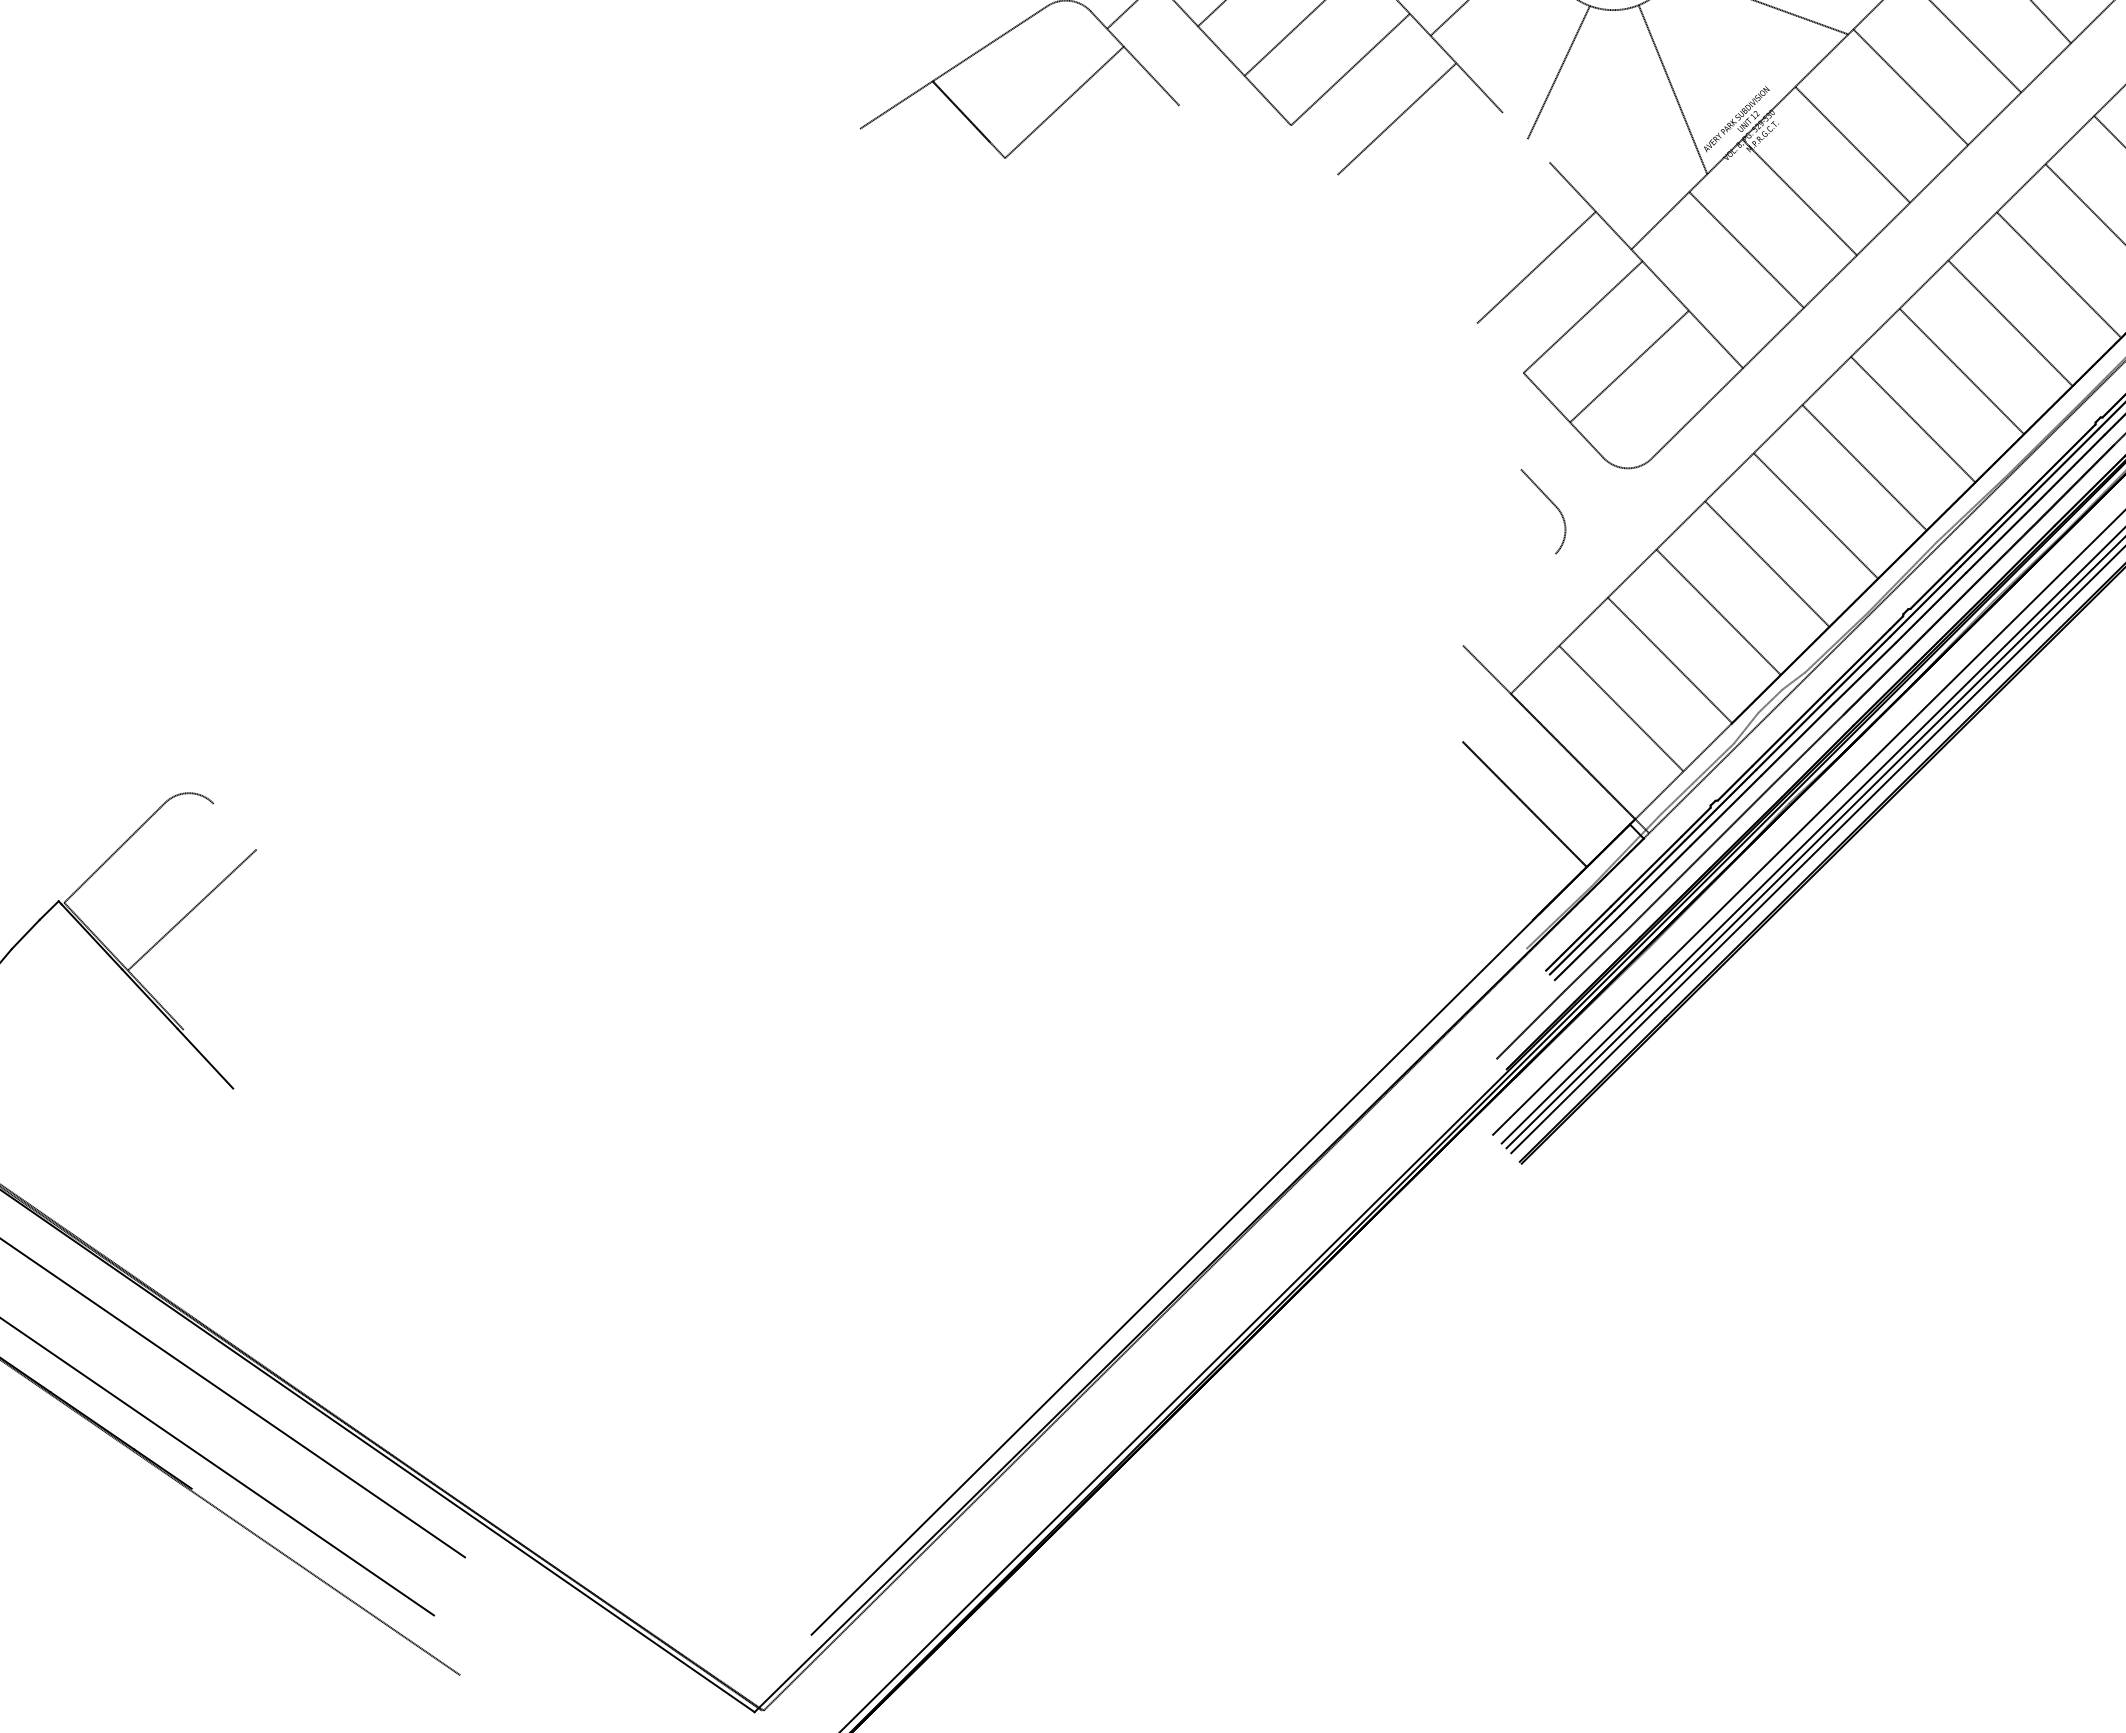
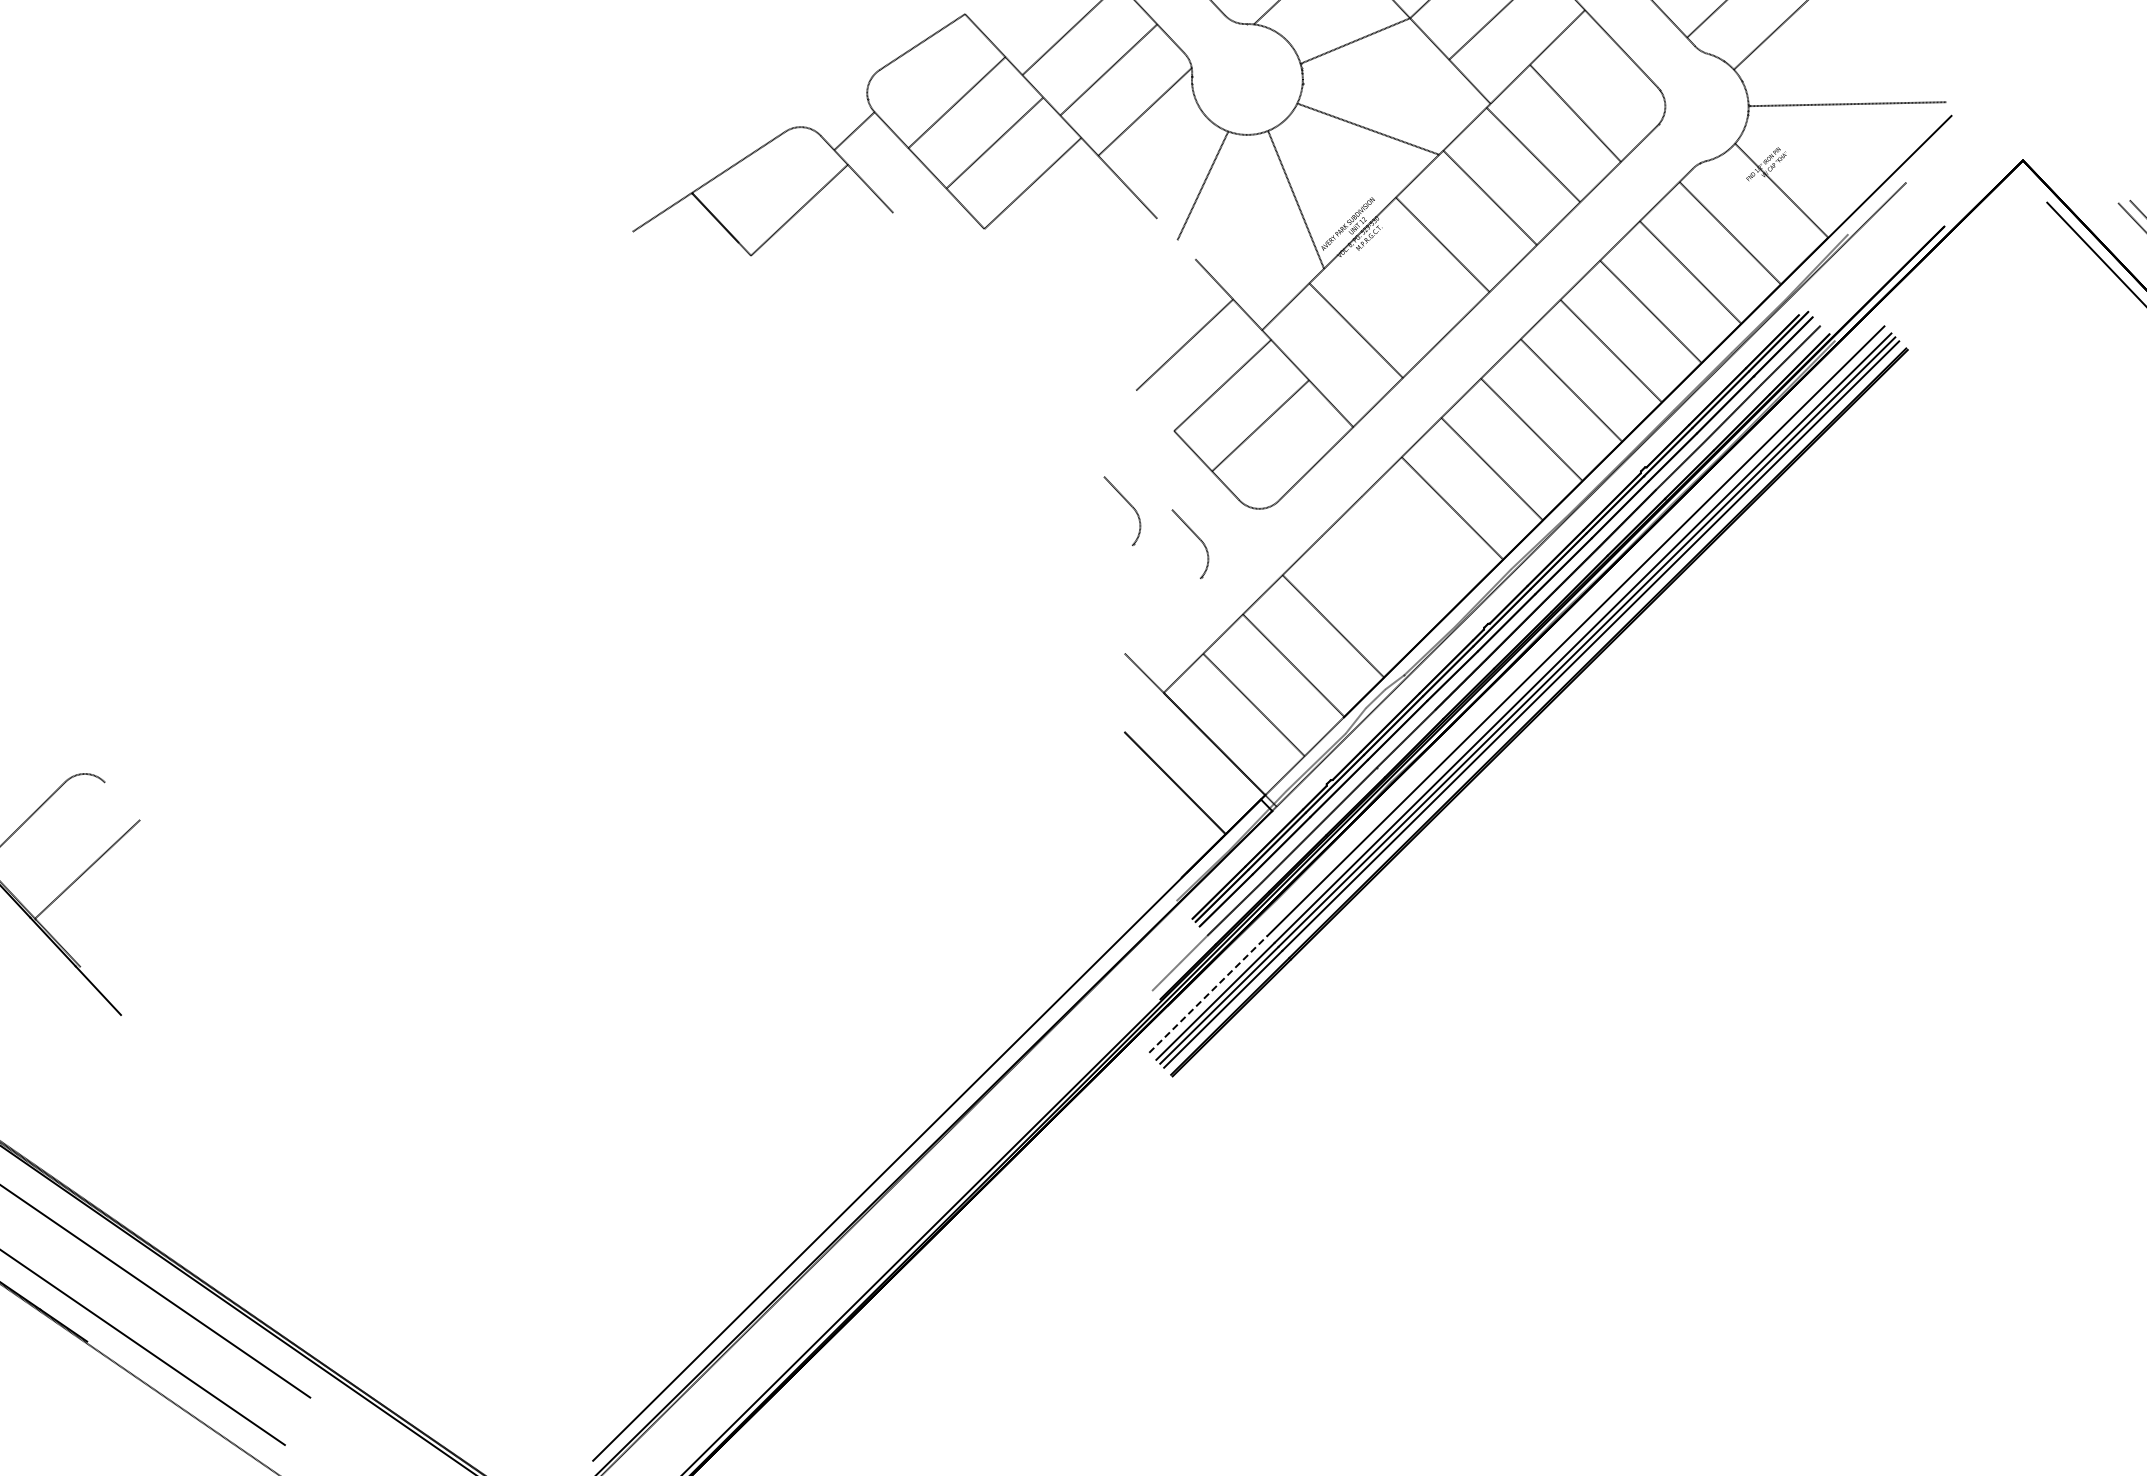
line: (1396, 118) -> (1070, 223), removed
line: (1799, 197) -> (1399, 287), removed
part: (1468, 464) -> (1129, 505), added
line: (1815, 515) -> (1412, 547), removed
line: (1766, 563) -> (1372, 586), removed
line: (1530, 1025) -> (1179, 963), removed
line: (1565, 1062) -> (1208, 993), solid -> dashed

